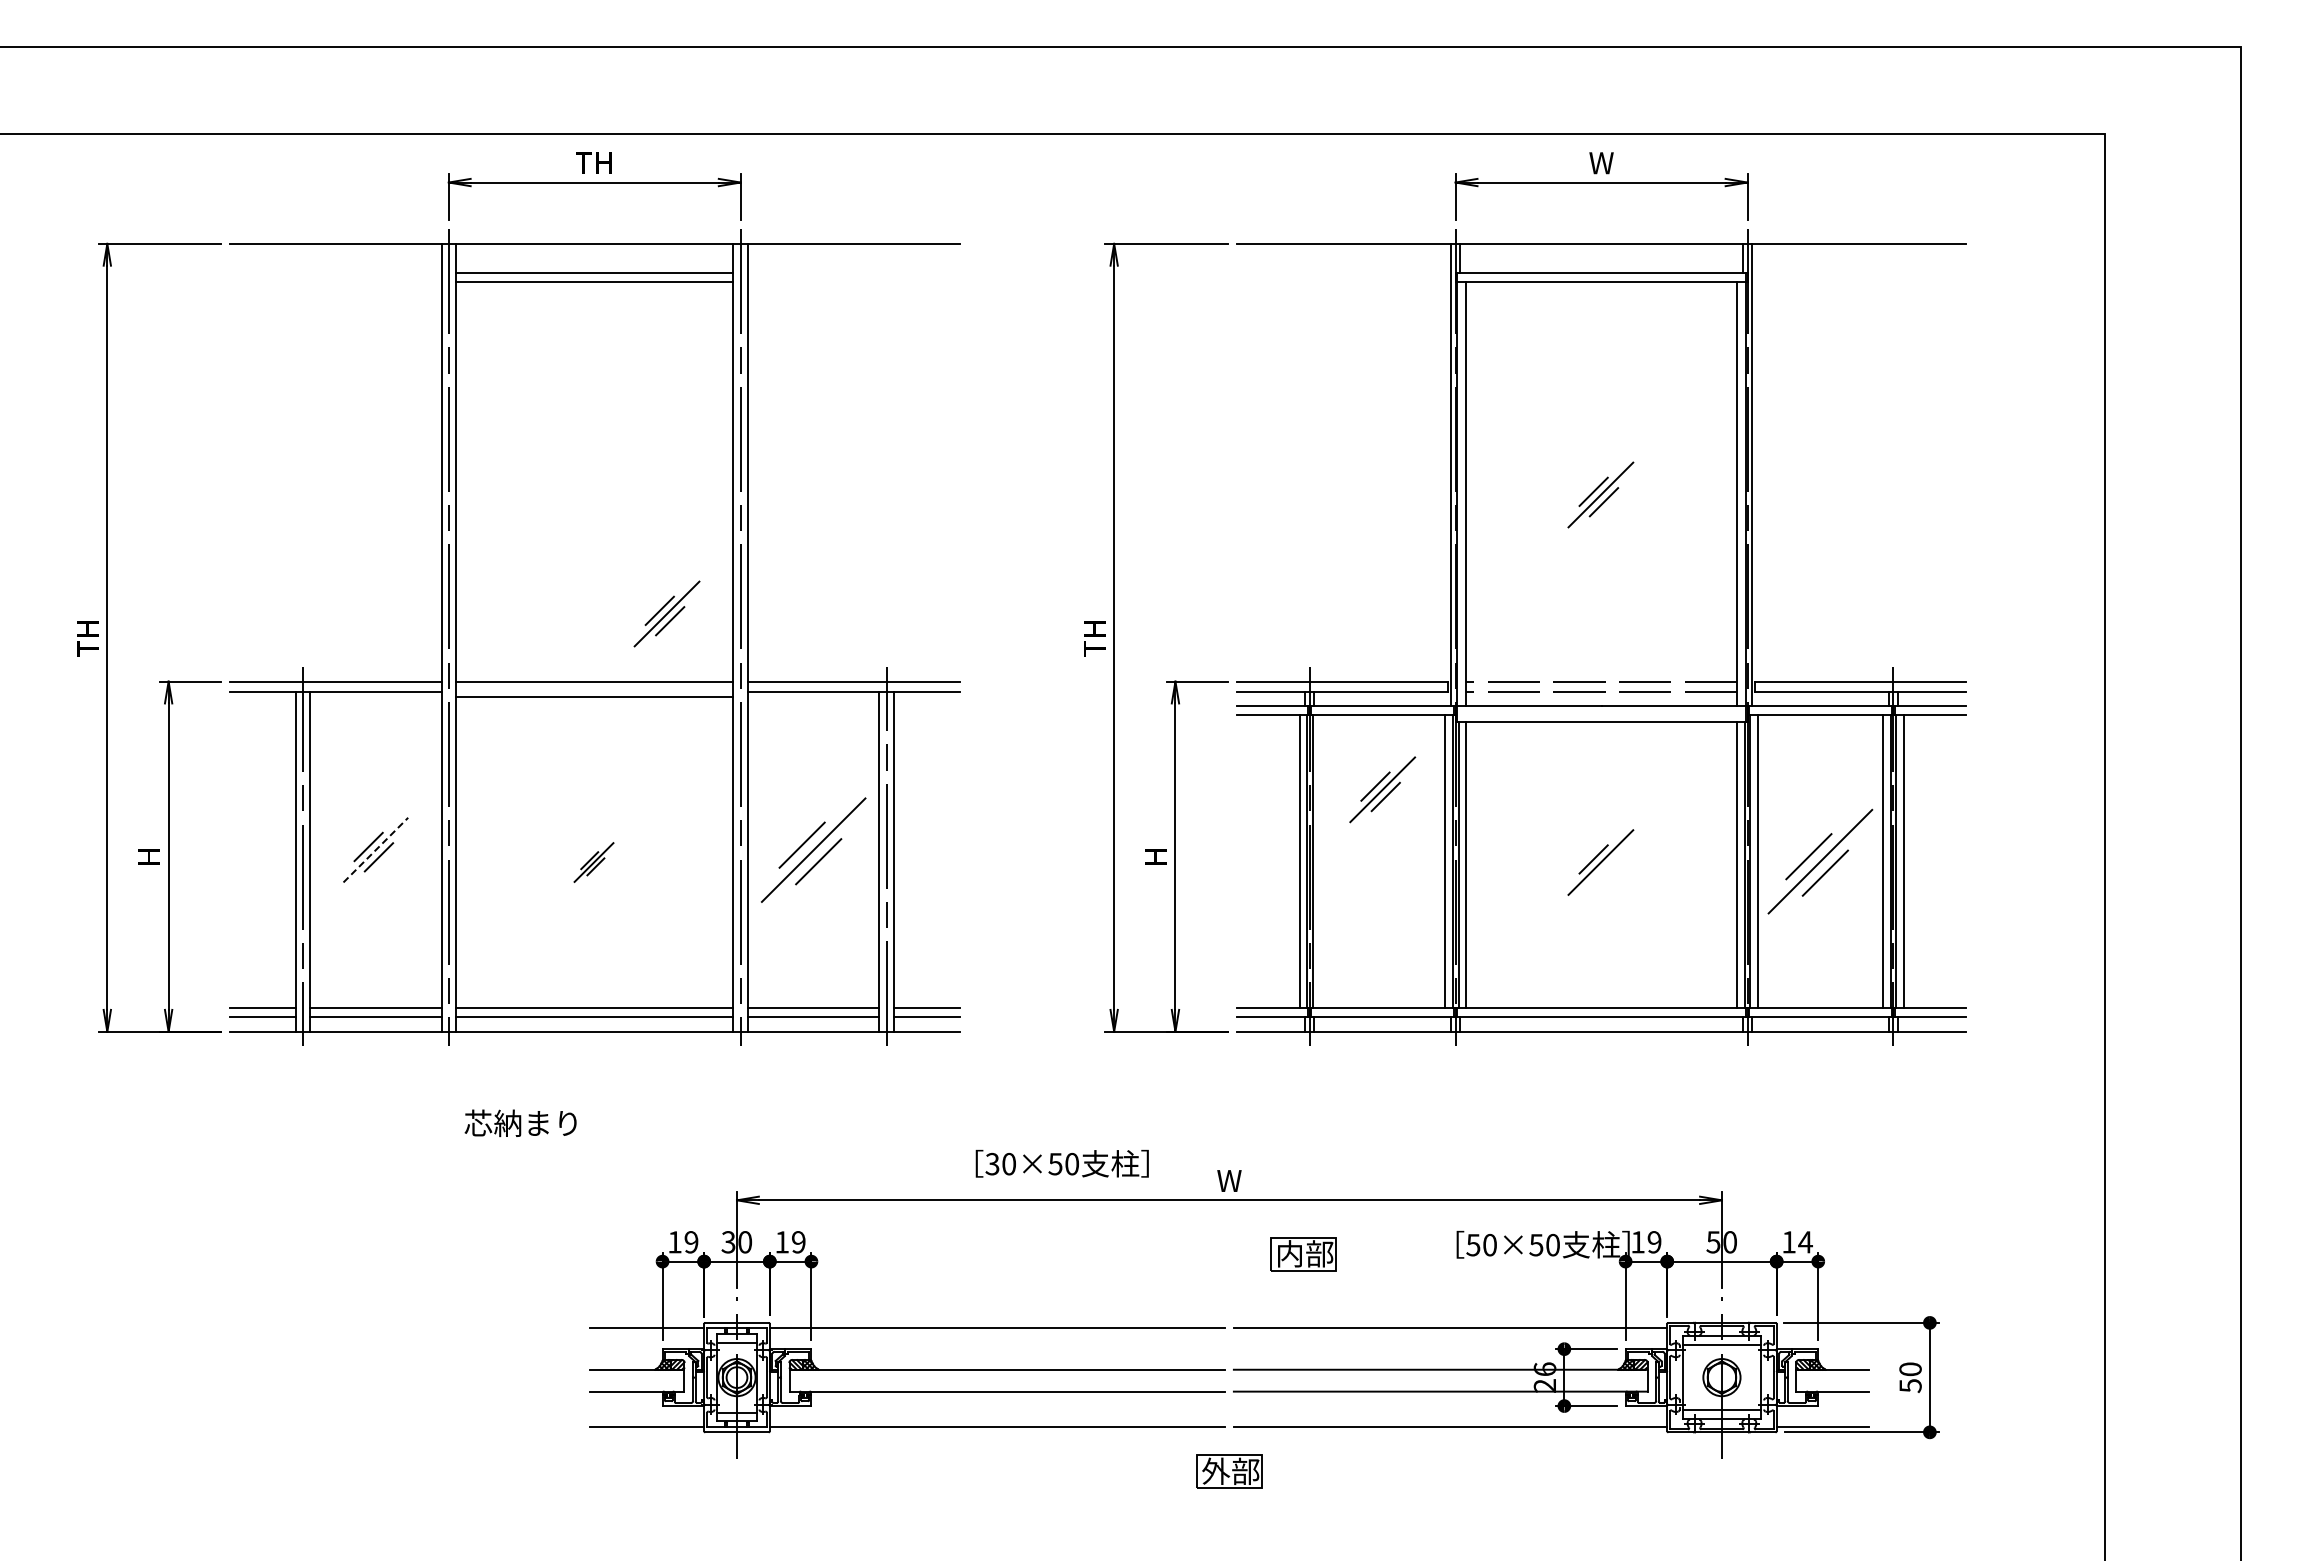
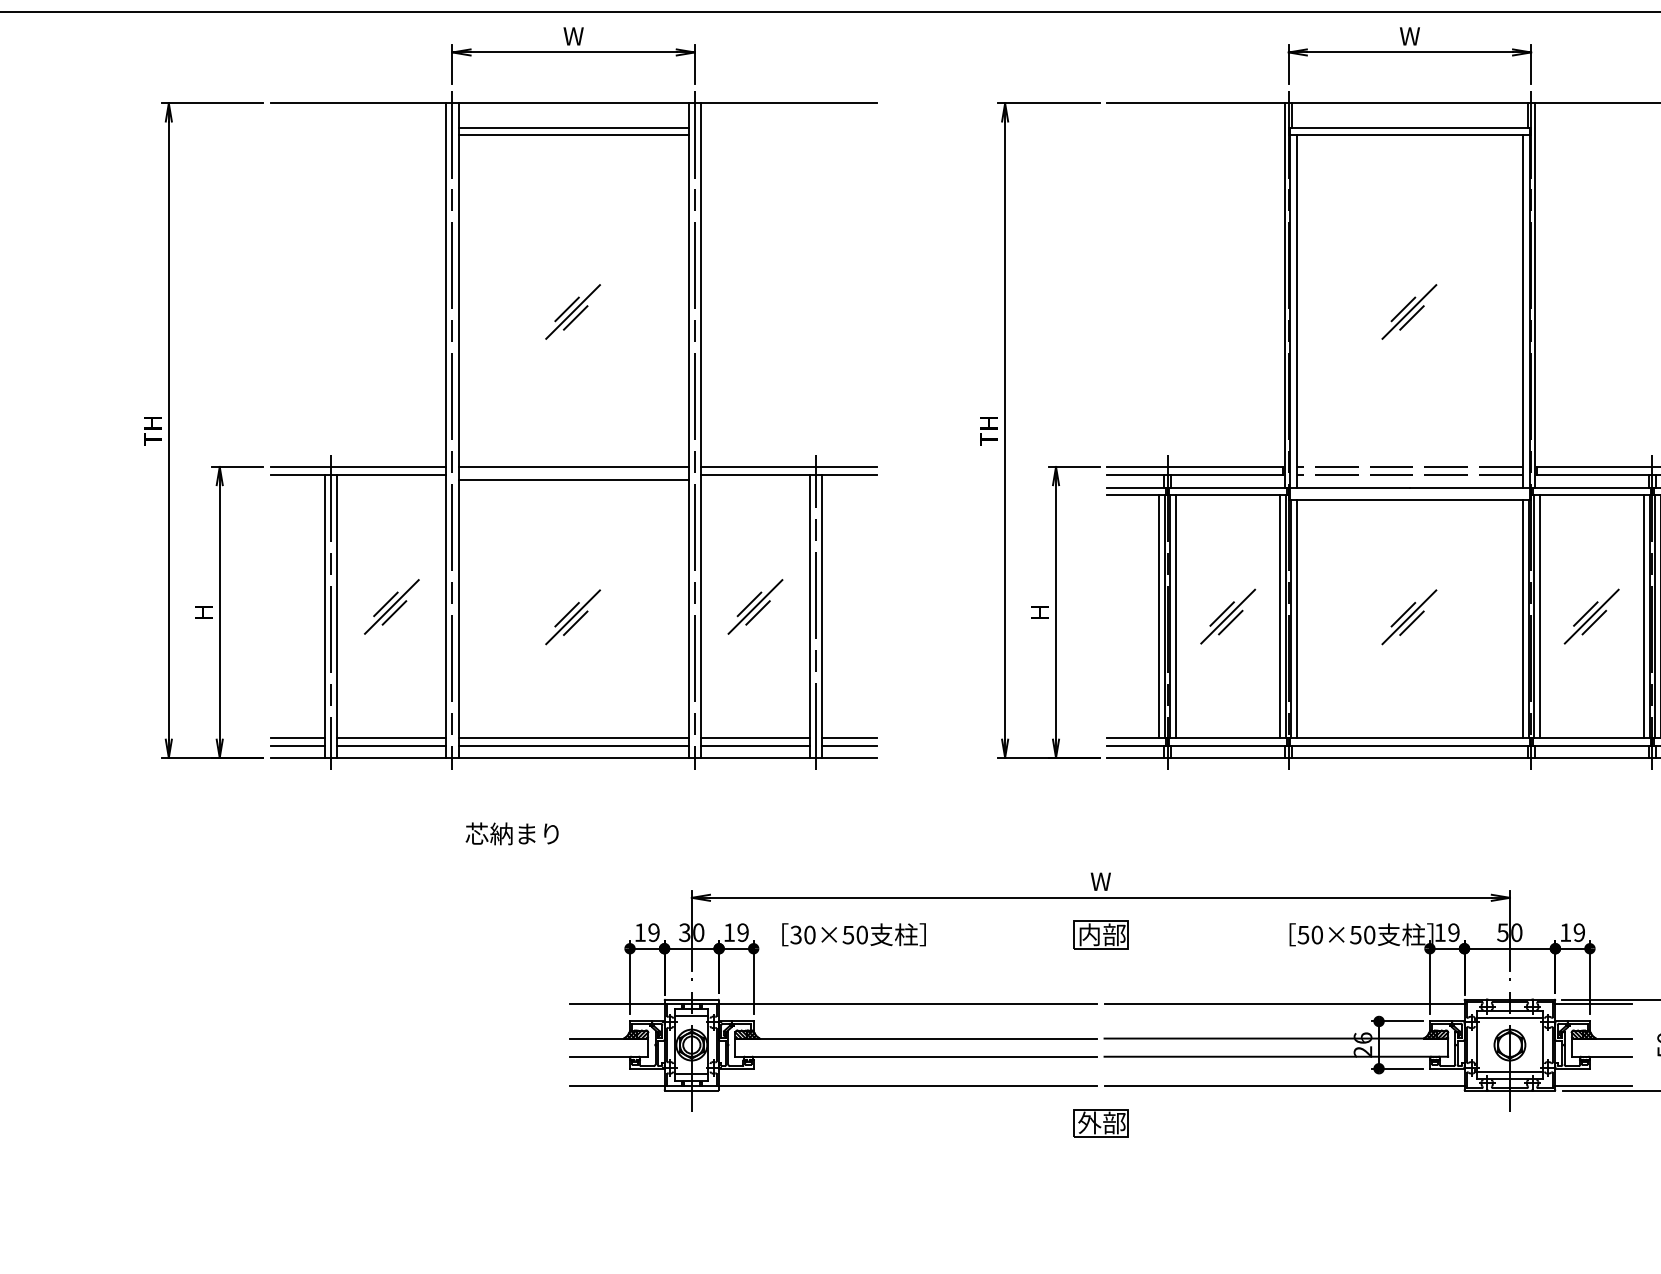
text: (593, 163) -> (572, 36), TH -> W
part: (666, 613) -> (572, 311), moved
part: (1382, 789) -> (1228, 616), moved
part: (813, 849) -> (755, 606), size x0.62
line: (375, 850) -> (391, 607), dashed -> solid
line: (1319, 861) -> (1175, 616), added
part: (1820, 861) -> (1591, 616), size x0.62
part: (593, 862) -> (572, 617), size x1.67
line: (1603, 869) -> (1411, 623), added
text: (1061, 1163) -> (853, 934), moved
text: (1805, 1242) -> (1579, 932), 14 -> 19
part: (1303, 1254) -> (1100, 935), moved
line: (1822, 1328) -> (1593, 1004), added

